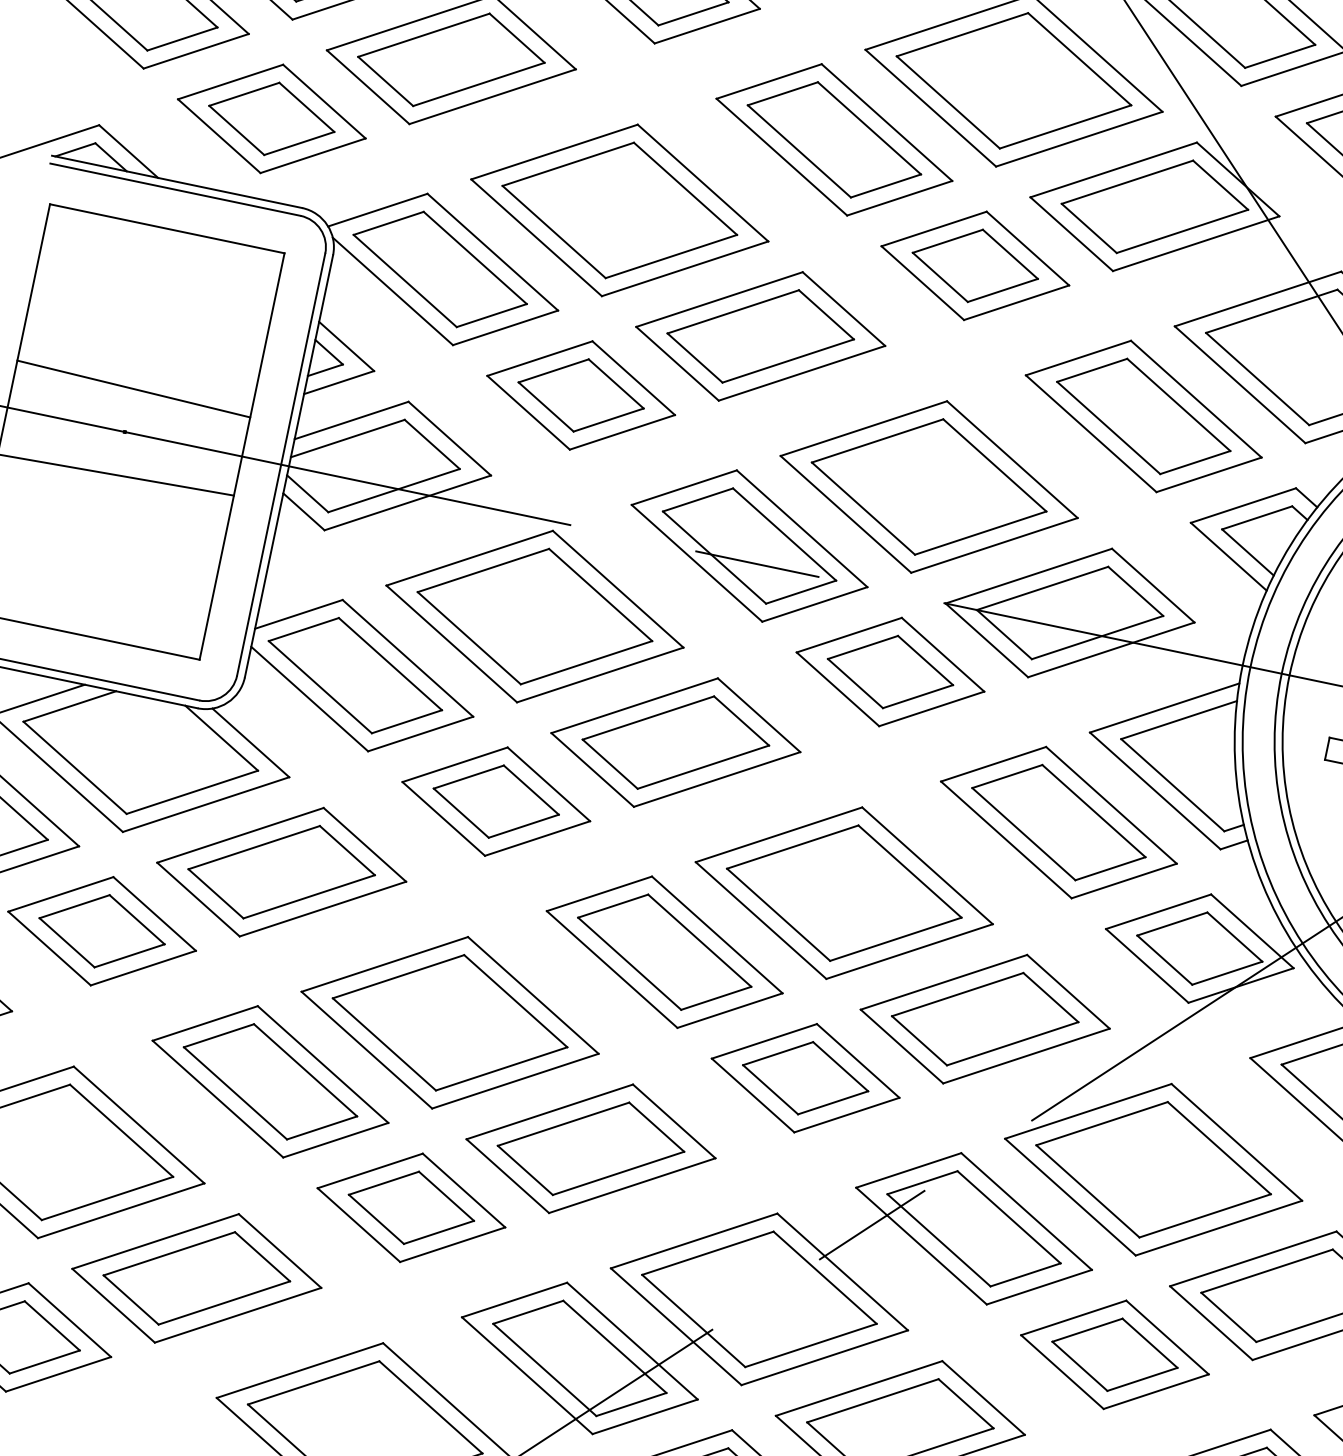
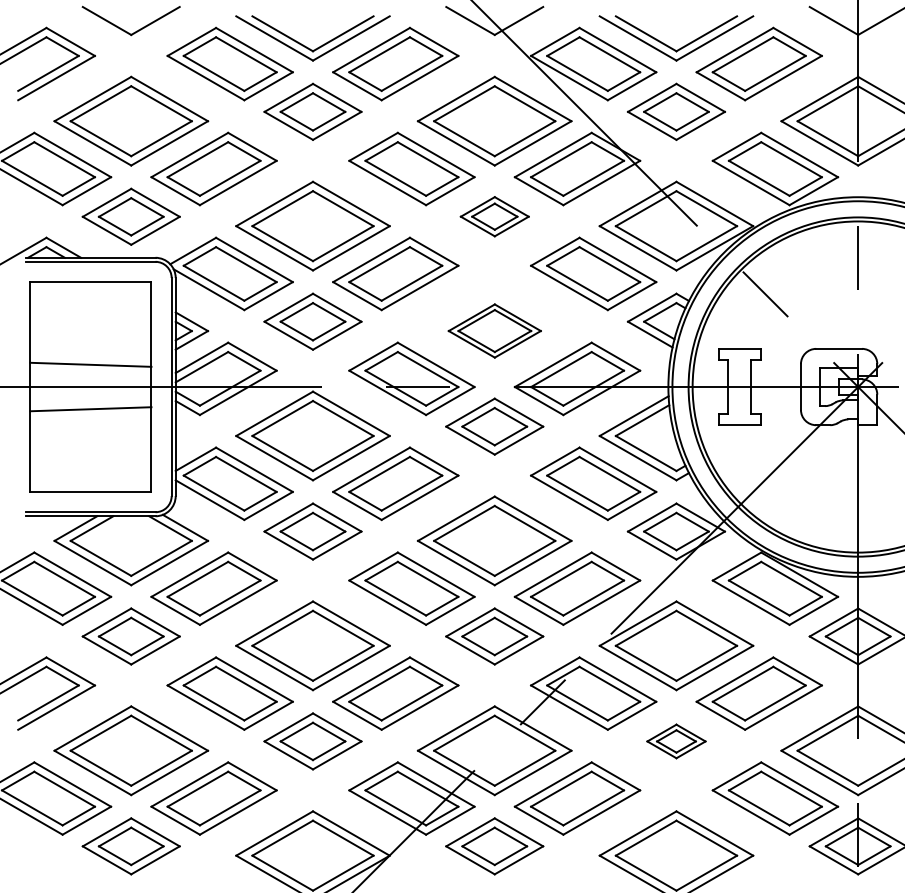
part: (975, 265) -> (494, 216), size x0.7
part: (928, 485) -> (494, 330), size x0.6
part: (1115, 1354) -> (676, 741), size x0.6

